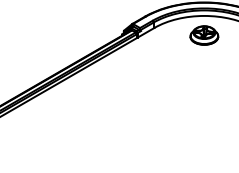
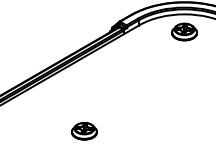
part: (93, 145) -> (84, 131), added

